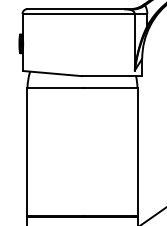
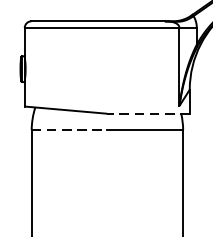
line: (112, 76) -> (148, 114), solid -> dashed
line: (54, 87) -> (68, 129), solid -> dashed

